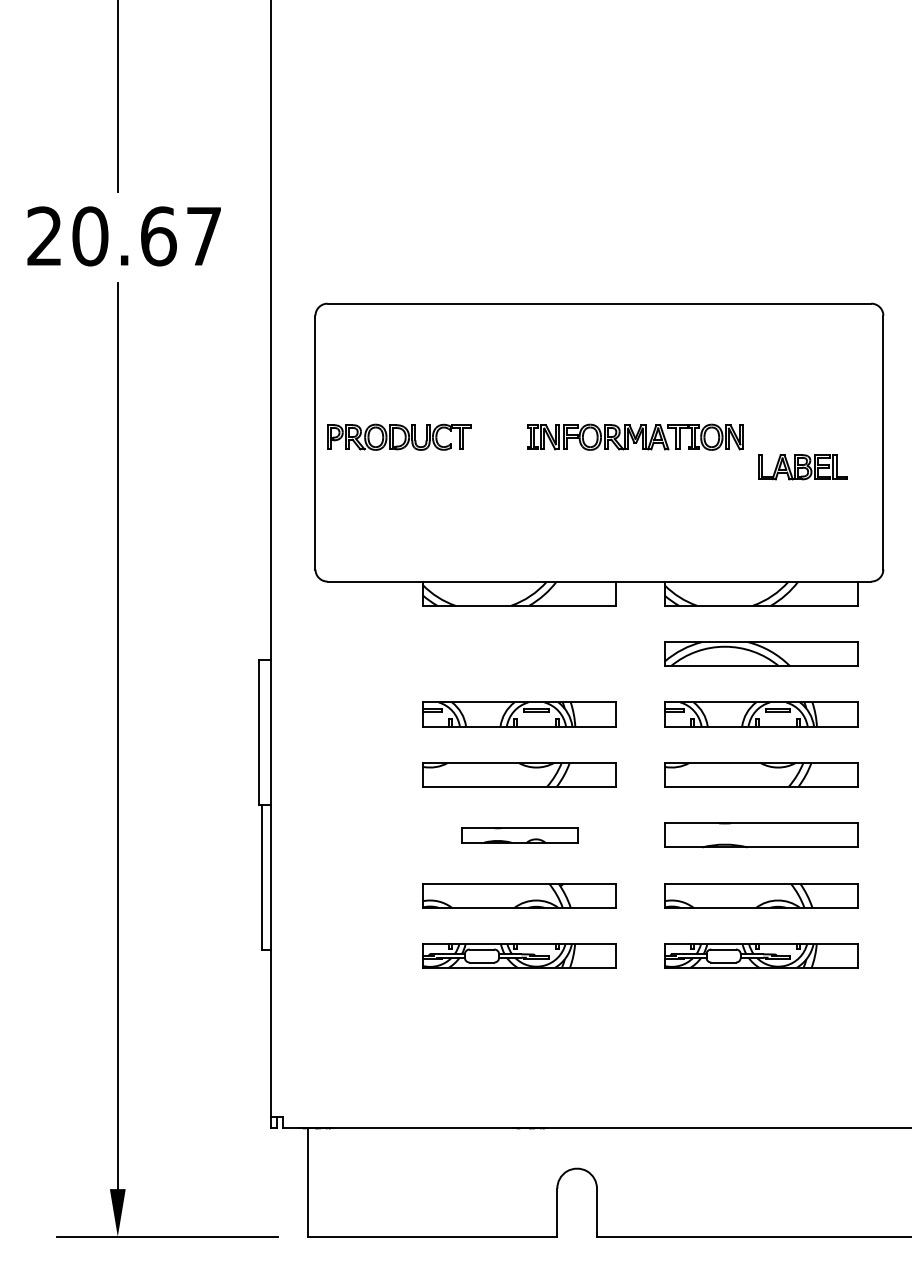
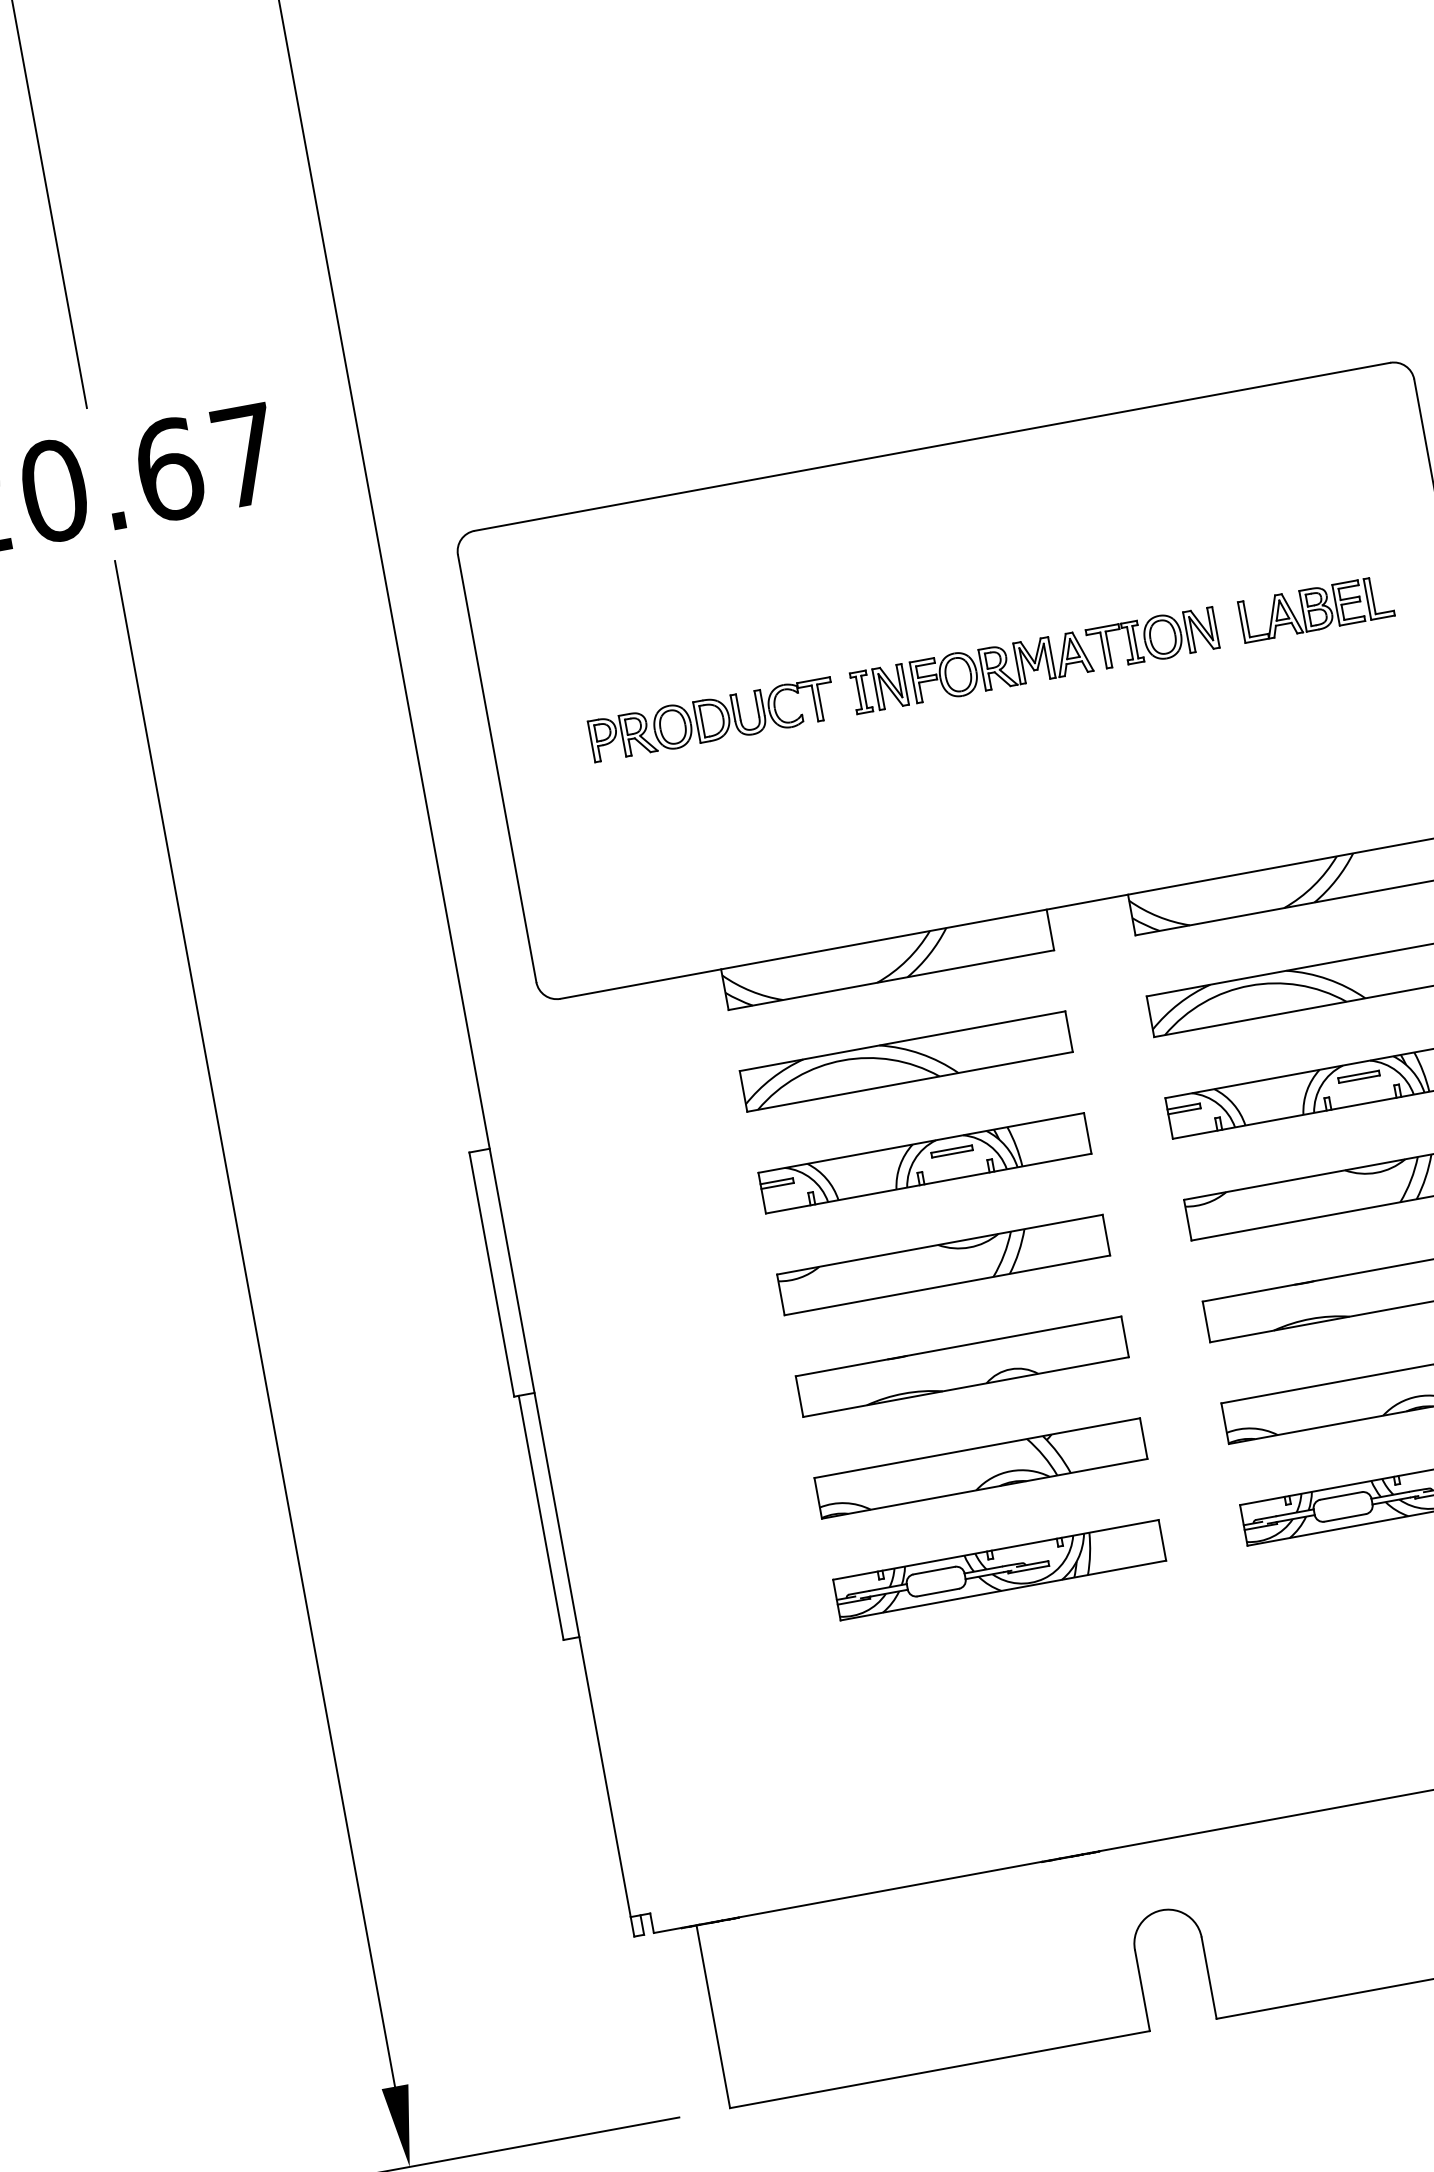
part: (399, 436) -> (712, 718), moved
part: (802, 467) -> (1315, 609), moved
part: (519, 653) -> (905, 1060), added
part: (519, 835) -> (962, 1367), size x1.67

